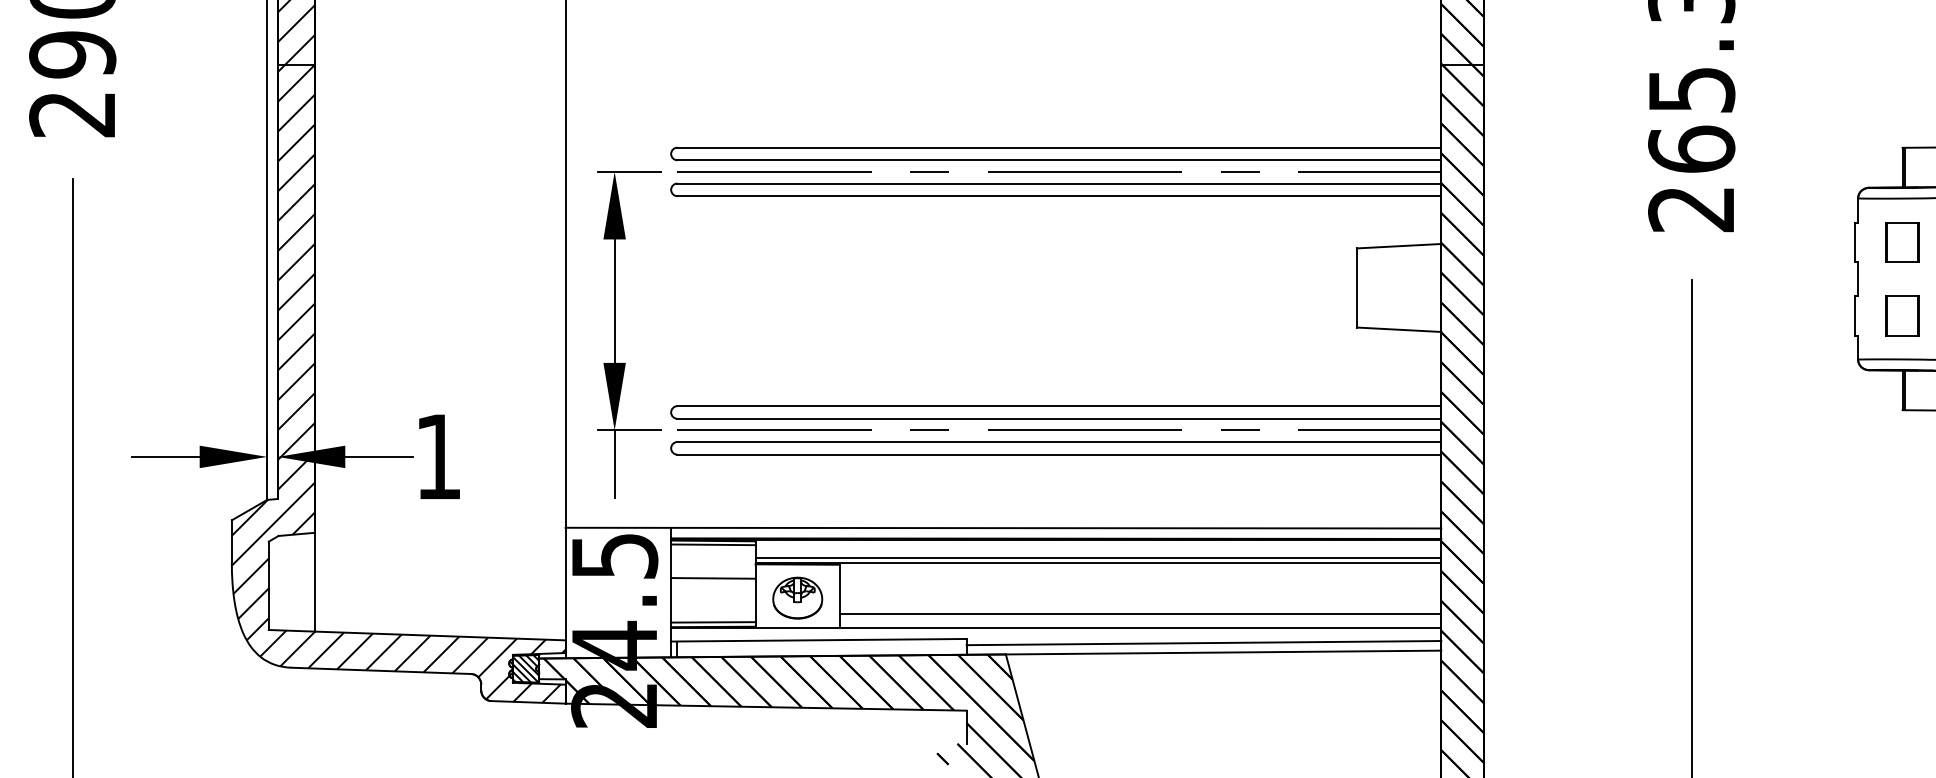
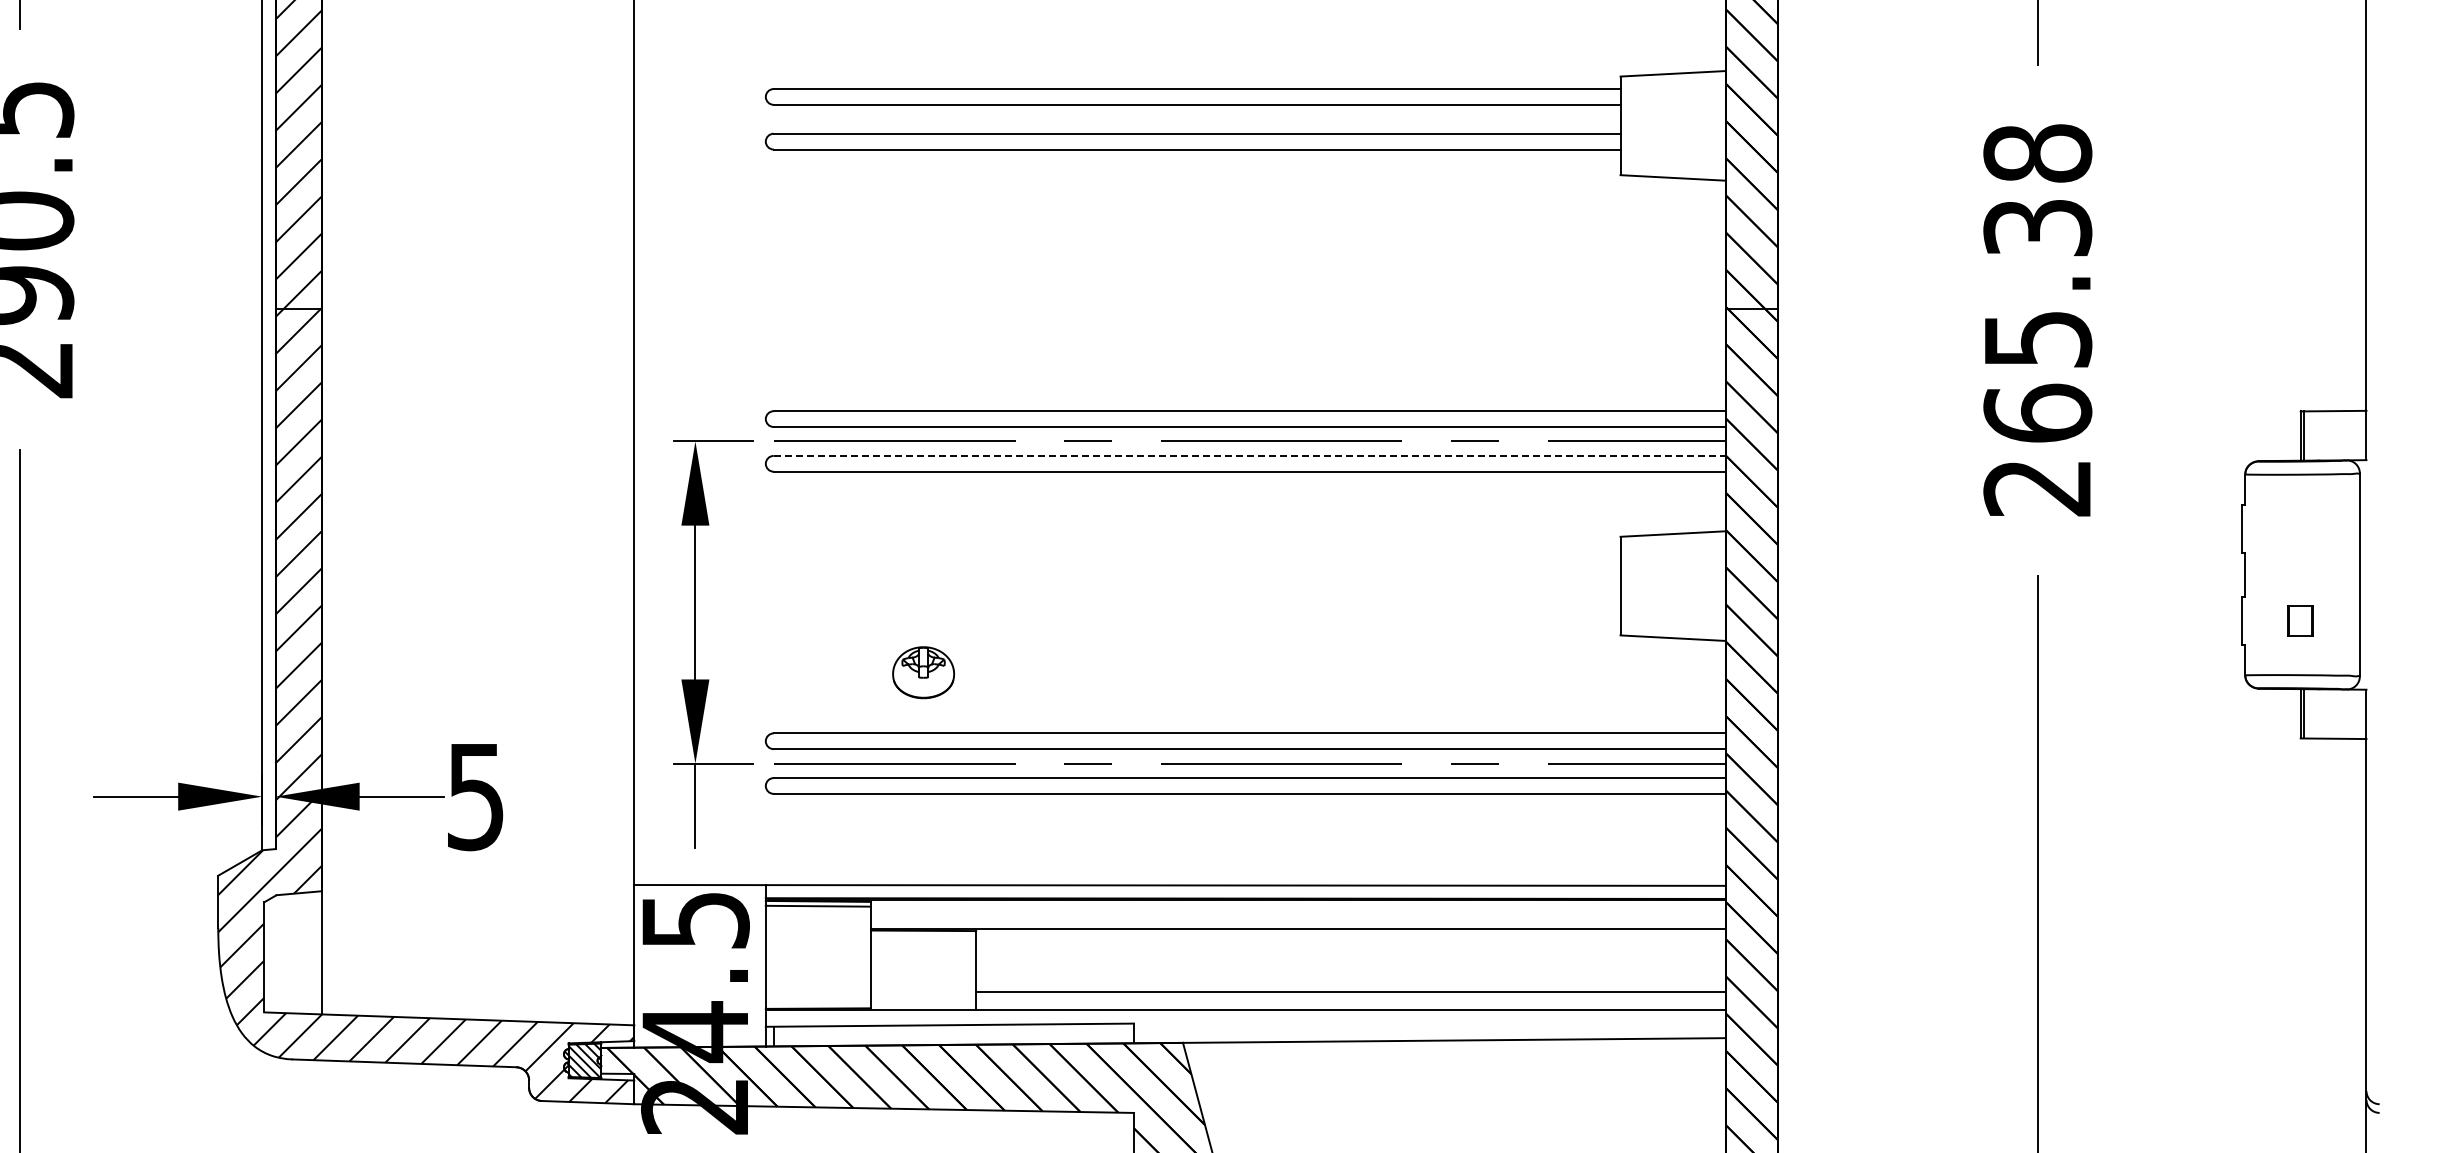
line: (1060, 183) -> (1250, 455), solid -> dashed
part: (1902, 241) -> (2300, 528), removed
part: (1902, 315) -> (2300, 620), size x0.6
text: (438, 457) -> (475, 797), 1 -> 5
line: (1098, 557) -> (1298, 922), removed
line: (713, 577) -> (818, 947), removed
part: (797, 597) -> (923, 672), moved
line: (713, 622) -> (818, 1002), removed
line: (1203, 642) -> (1429, 1028), removed

